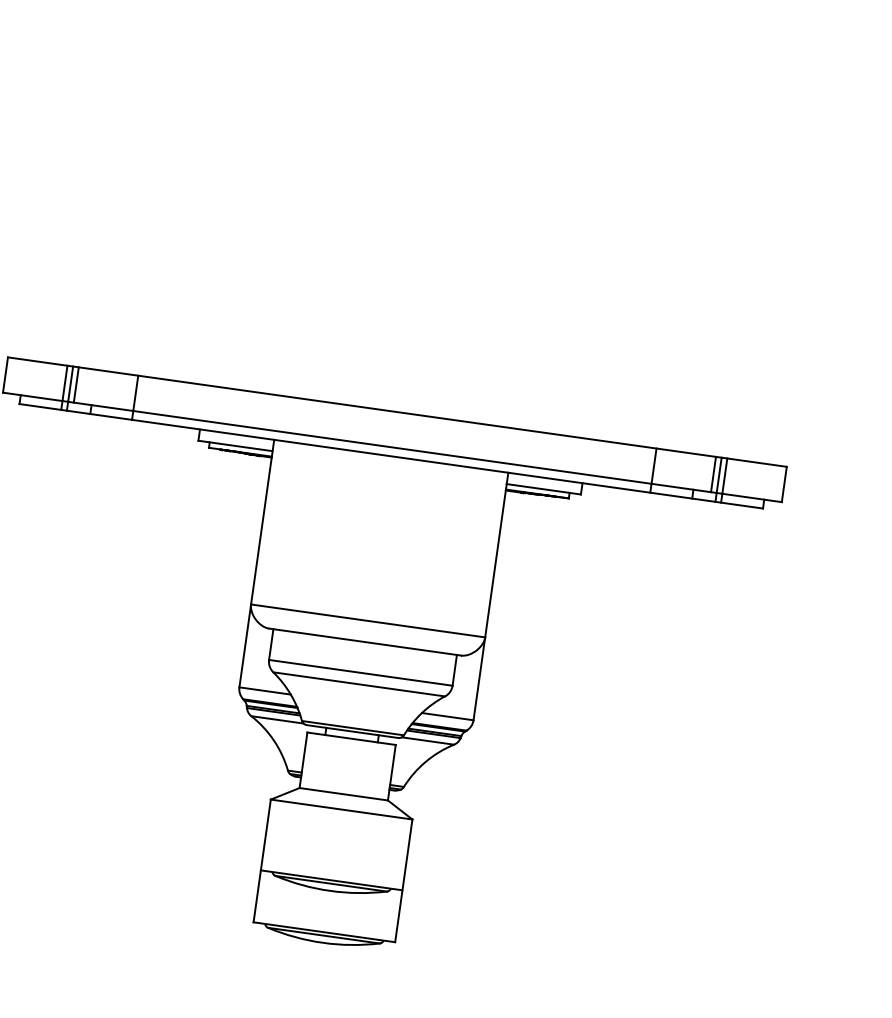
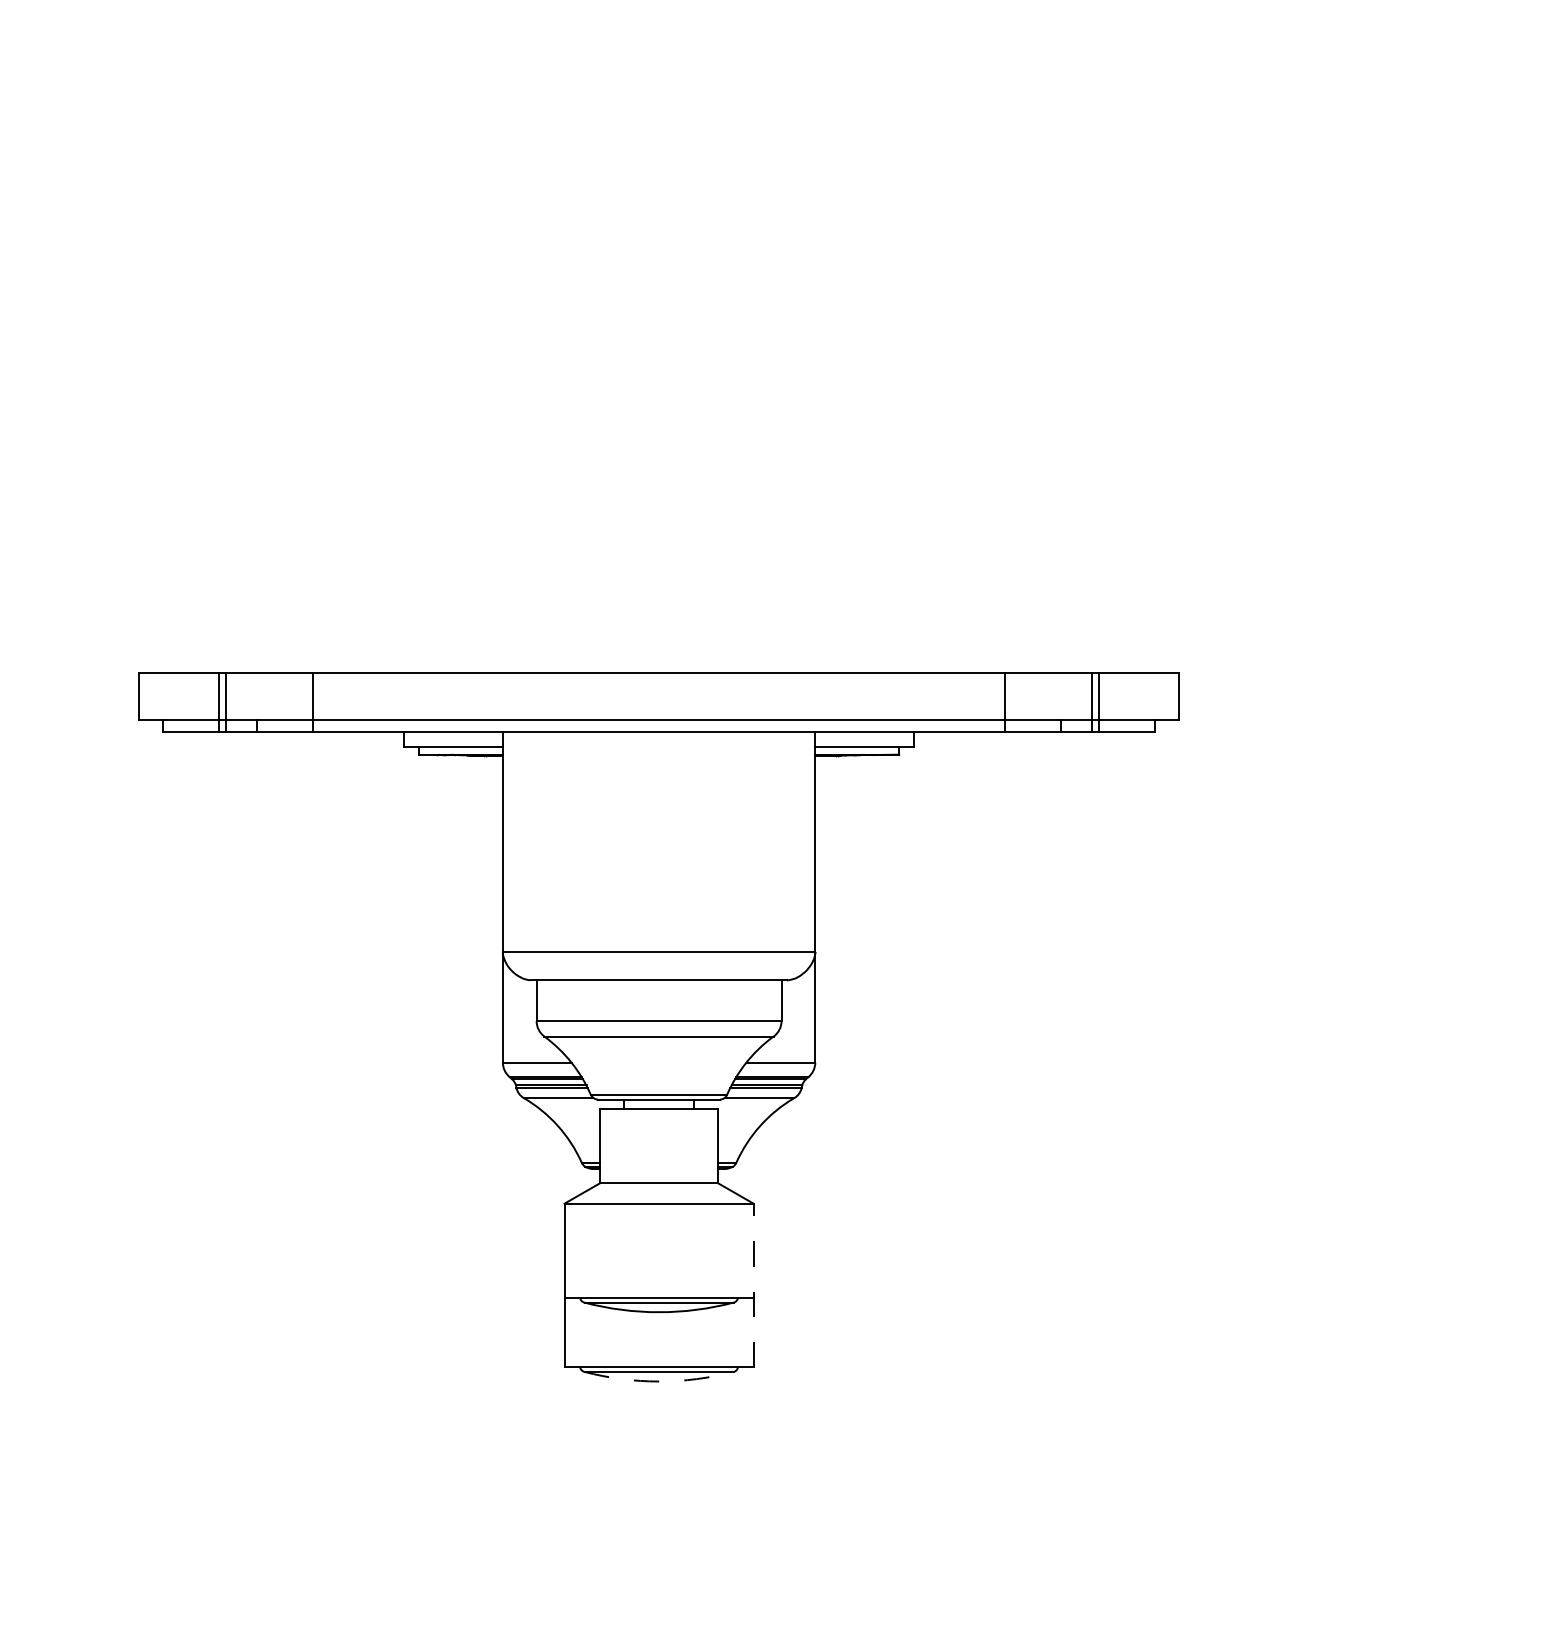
line: (76, 384) -> (233, 696), removed
line: (713, 474) -> (1084, 696), removed
line: (403, 880) -> (753, 1285), solid -> dashed
arc: (323, 942) -> (659, 1381), solid -> dashed

